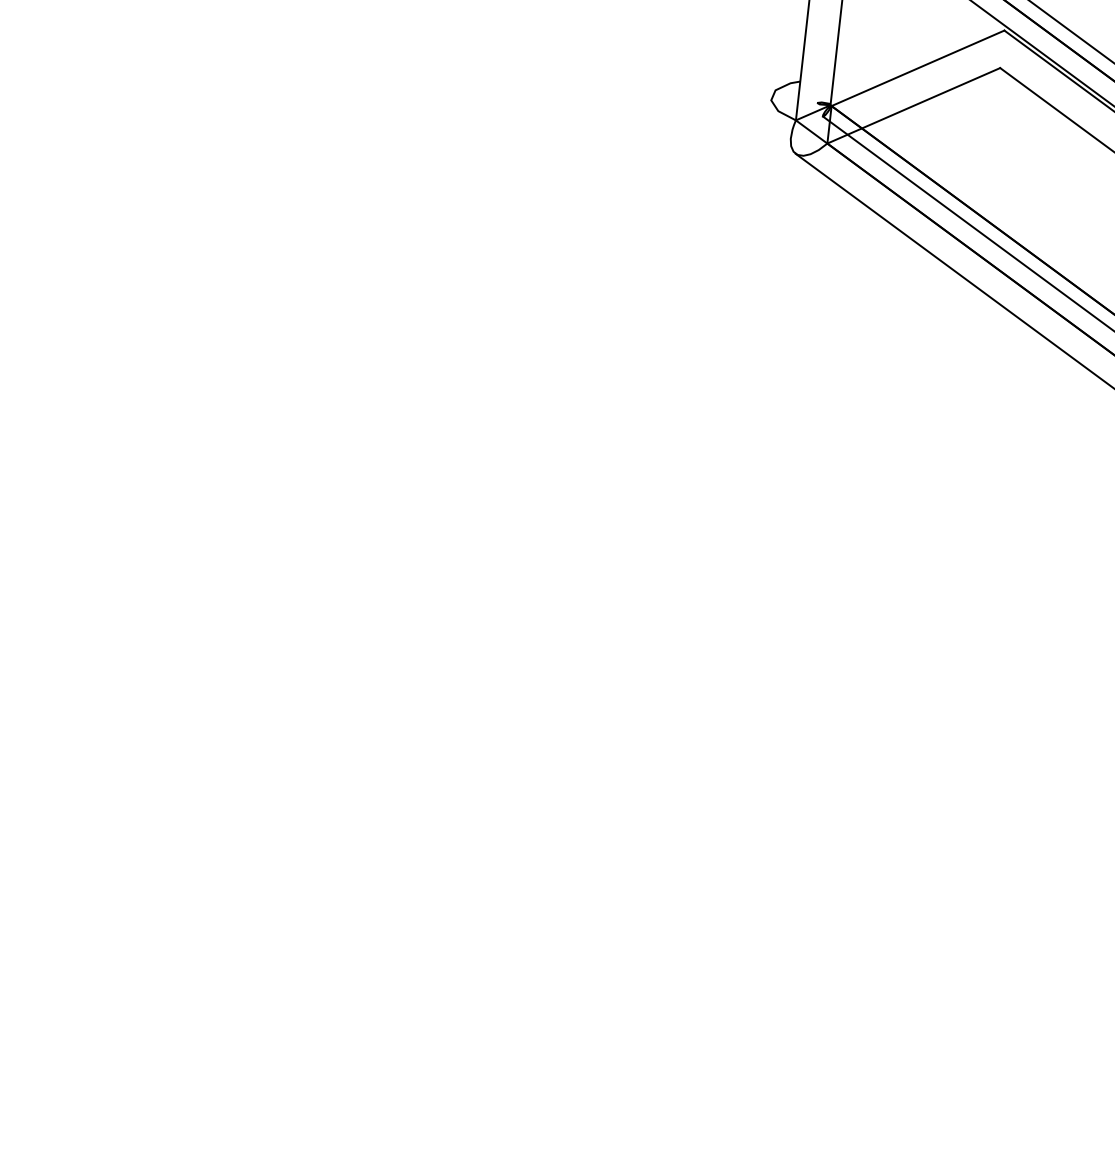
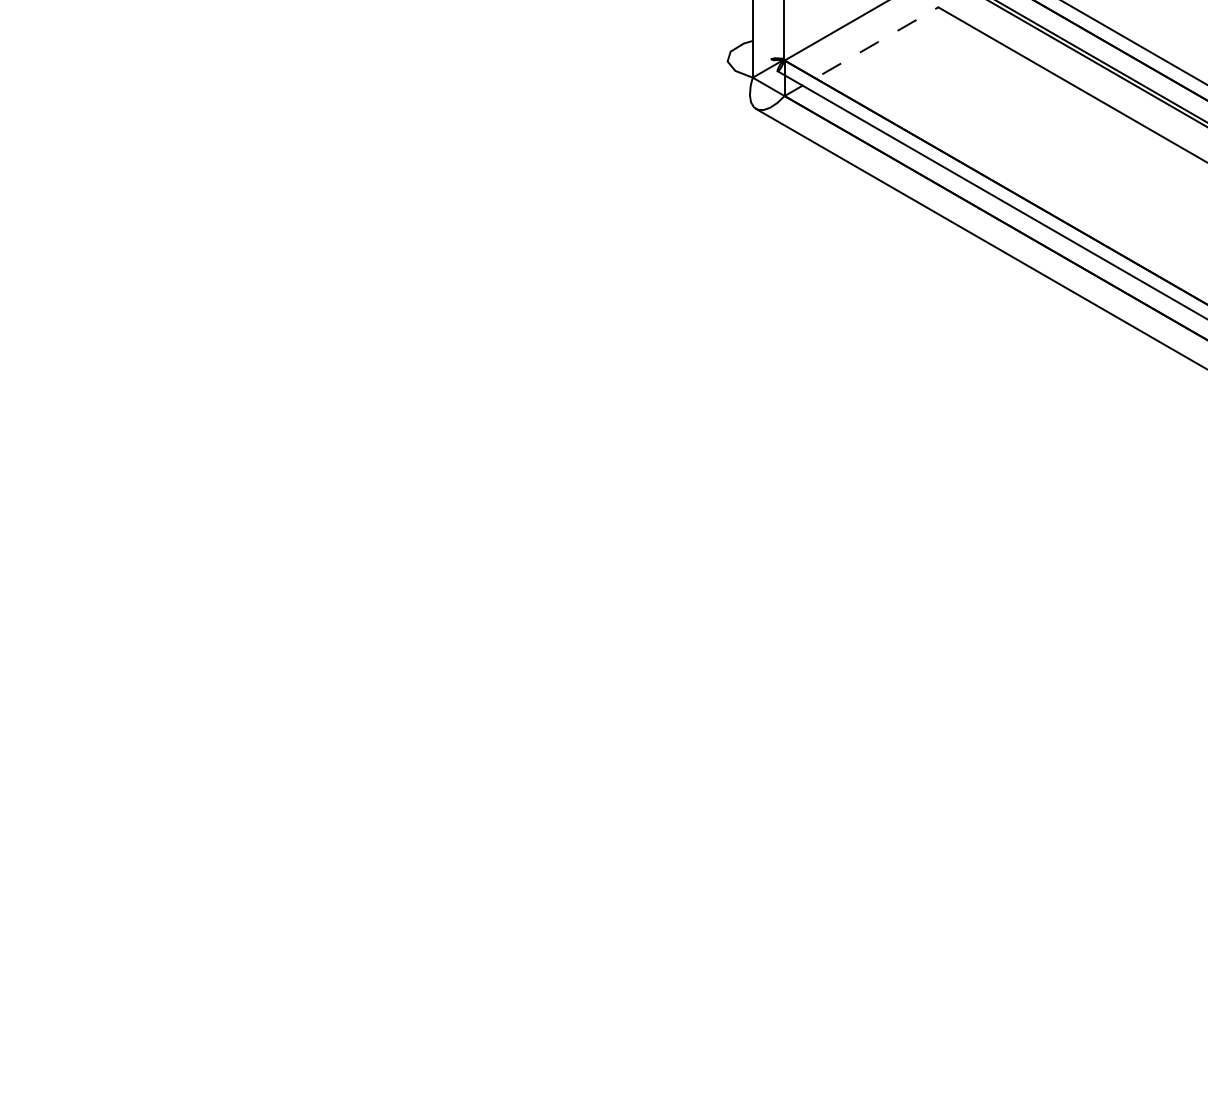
line: (913, 105) -> (861, 51), solid -> dashed

